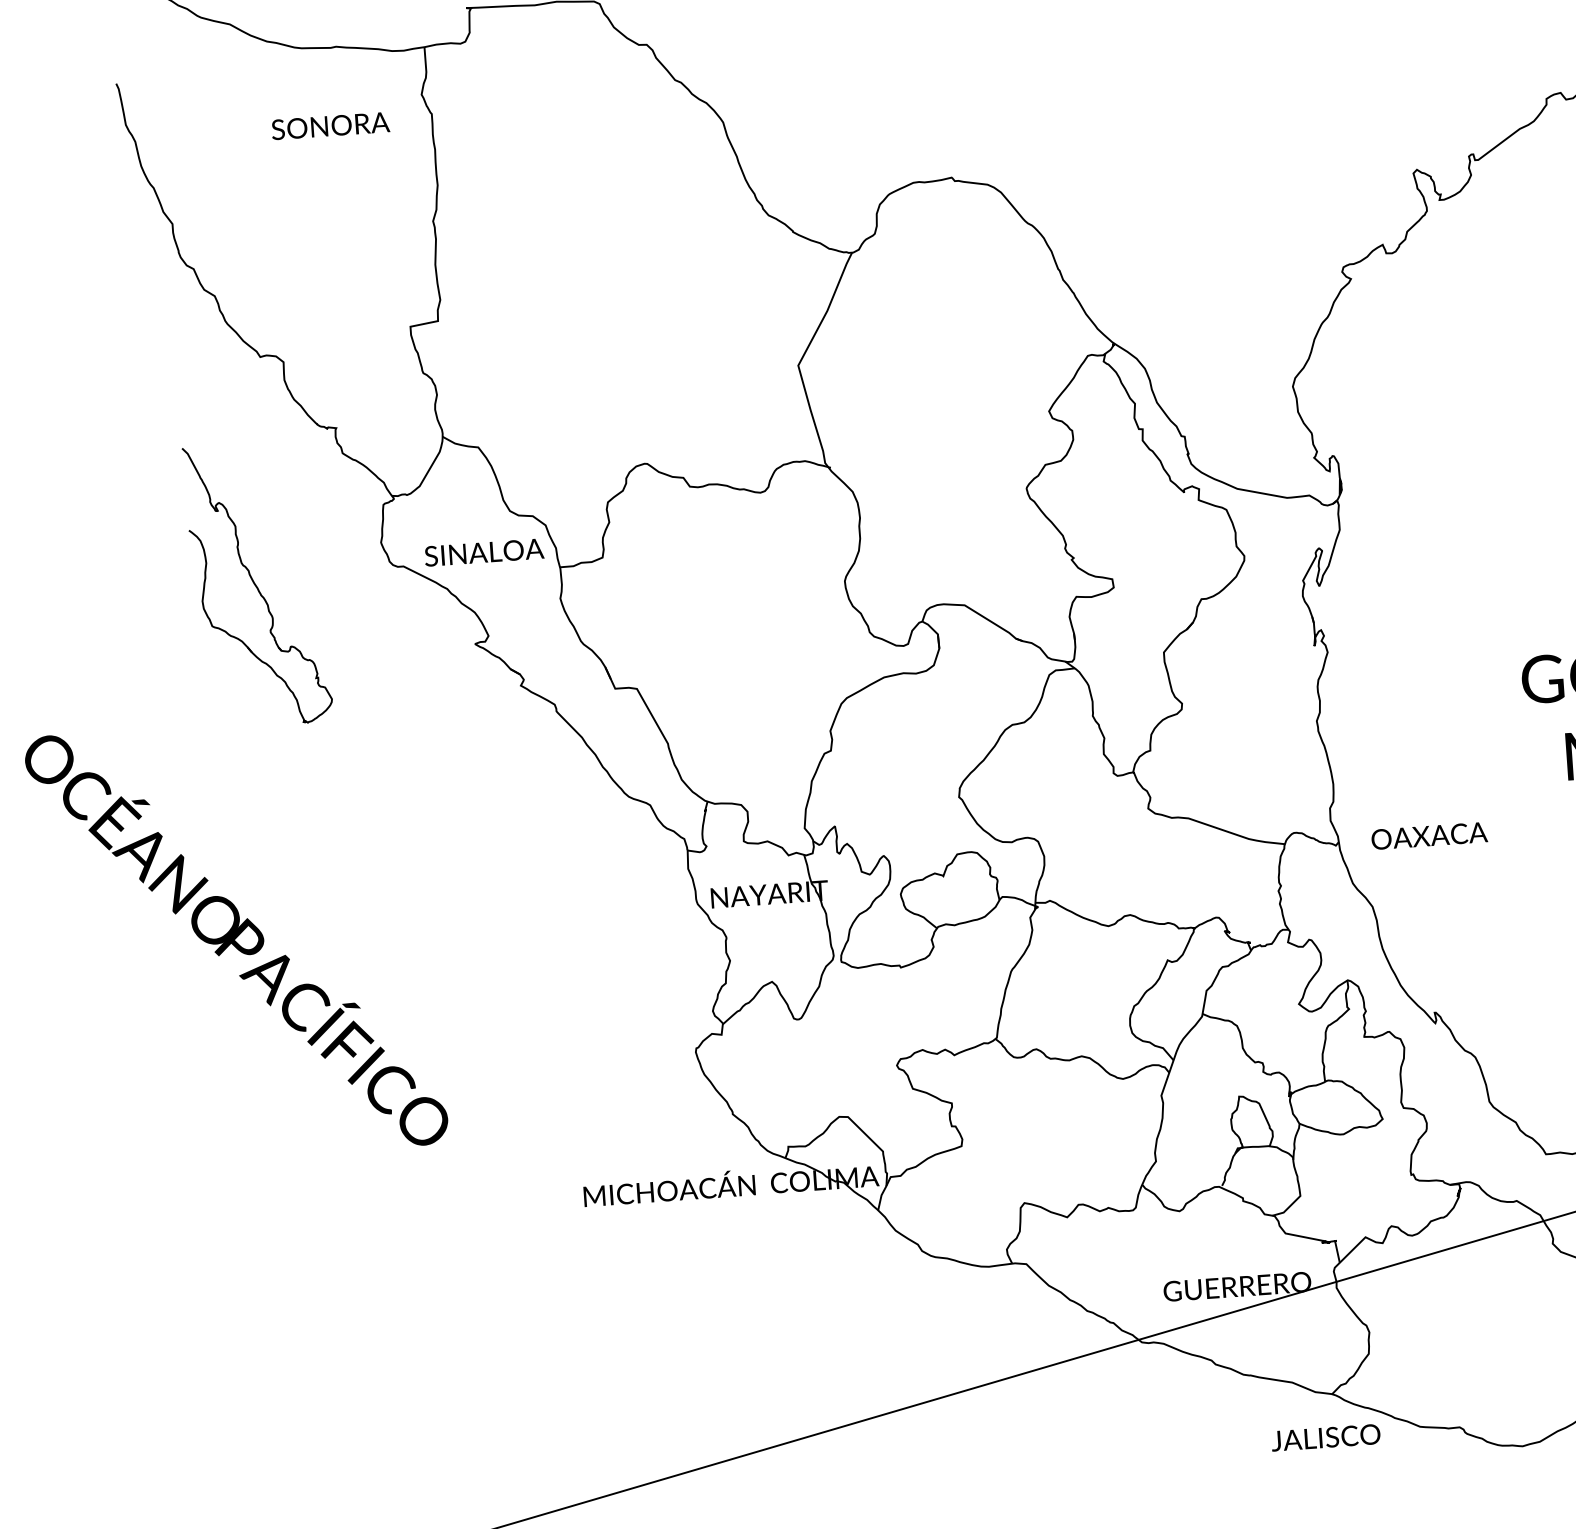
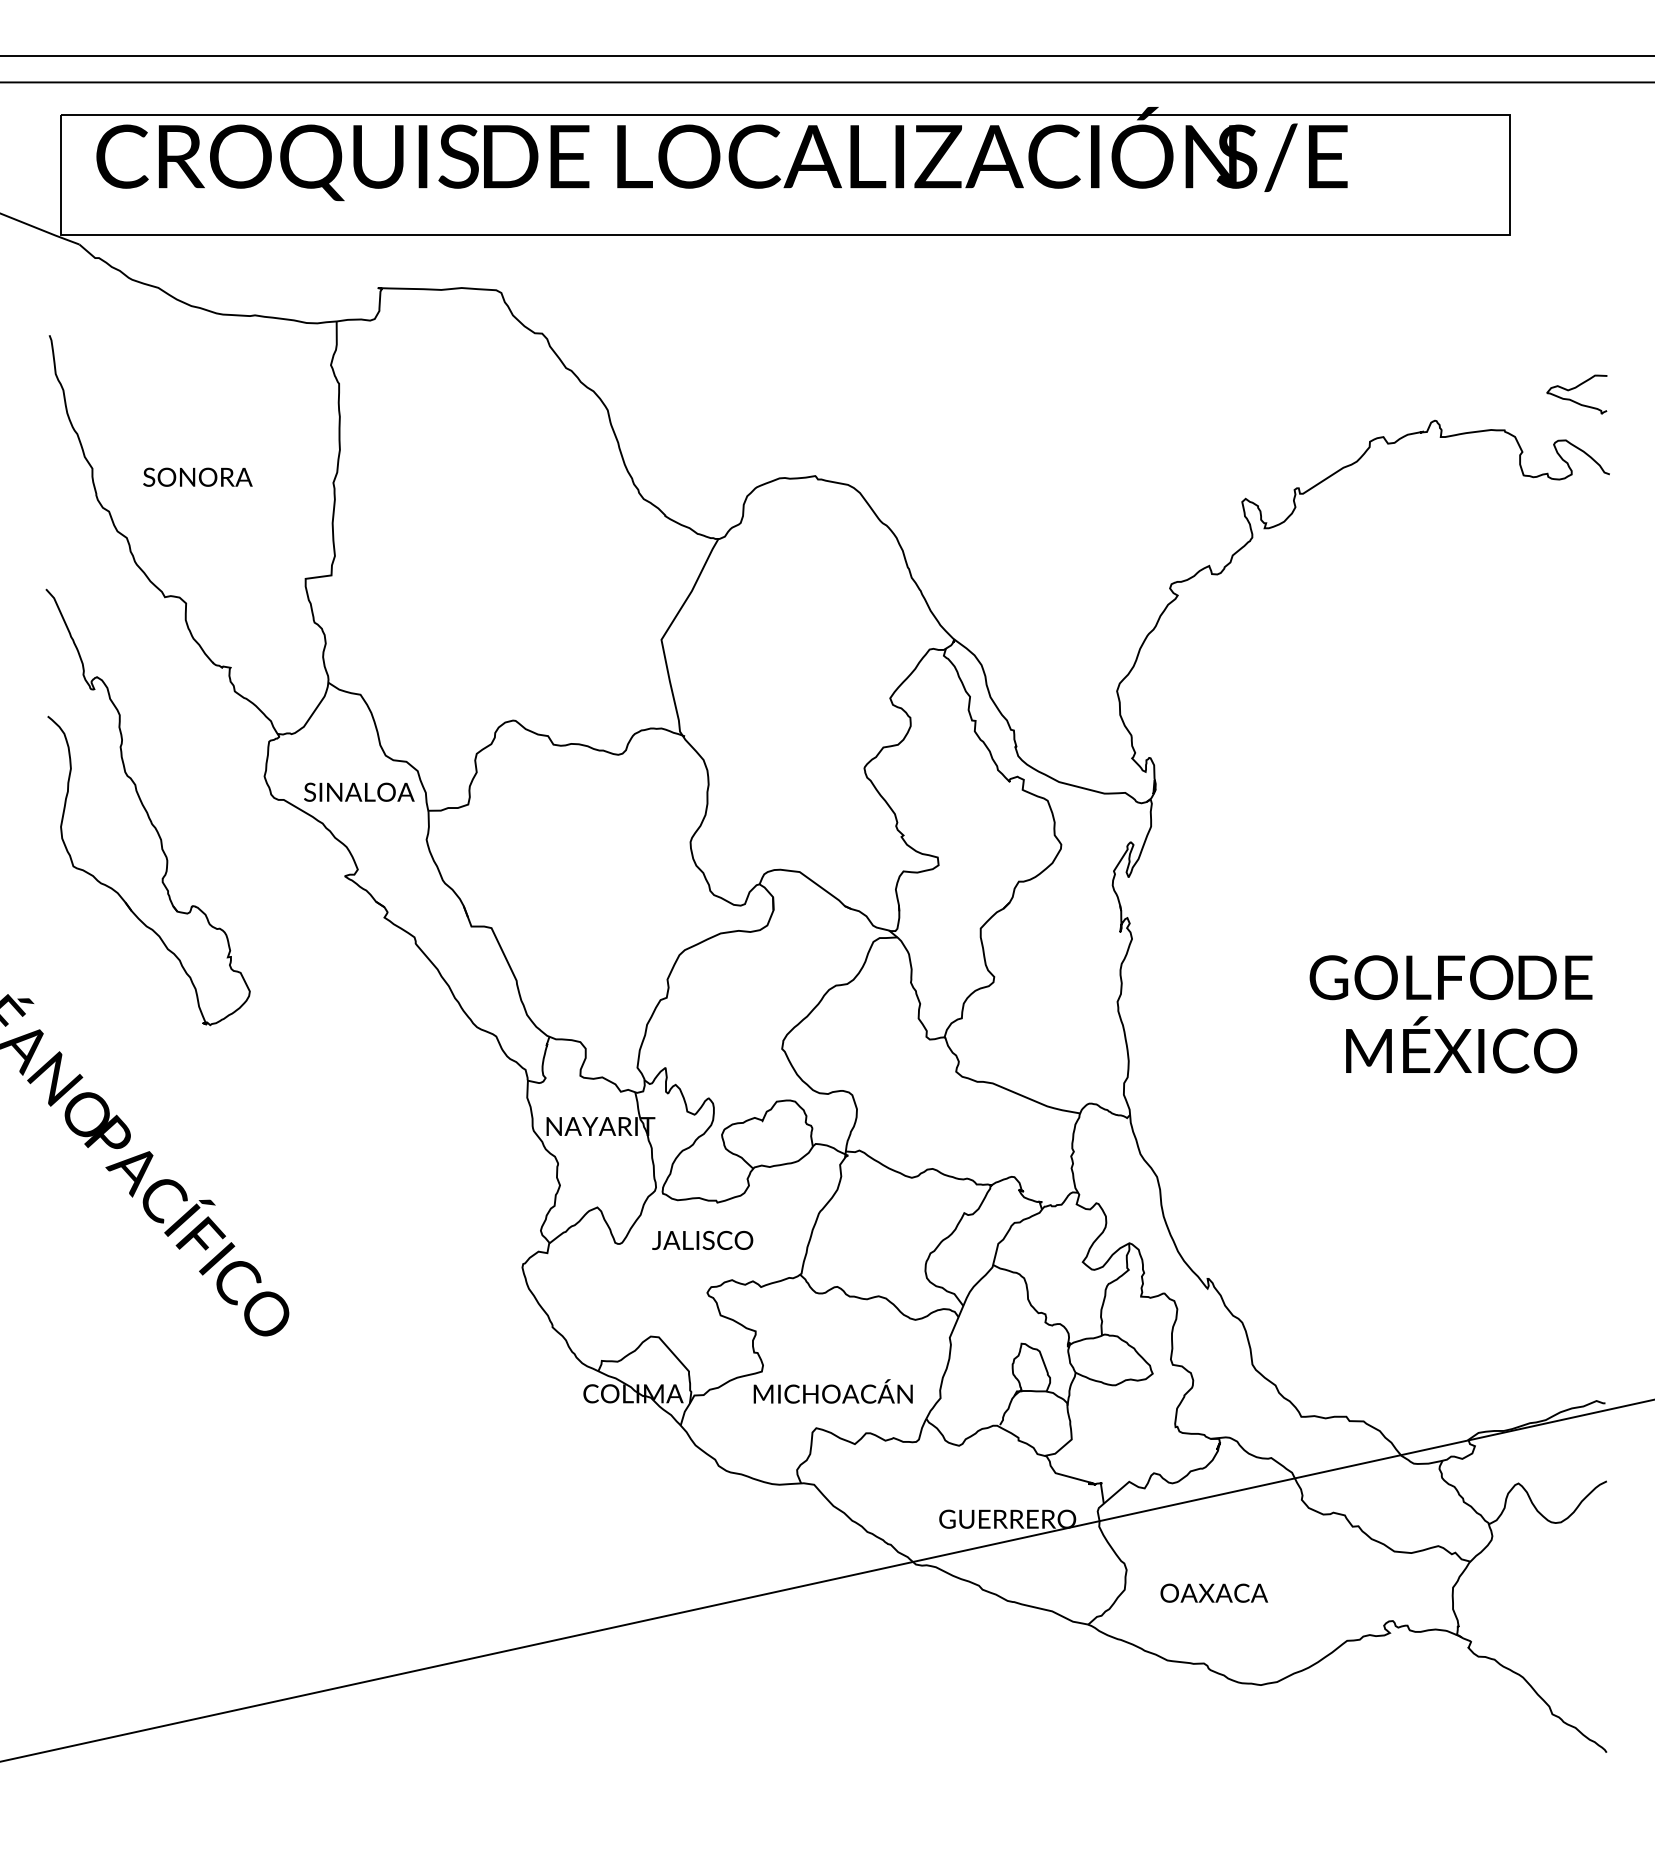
text: (330, 125) -> (197, 476), moved
part: (257, 584) -> (147, 807), size x1.67
text: (1429, 835) -> (1214, 1592), moved
text: (668, 1188) -> (832, 1391), moved
text: (1325, 1436) -> (702, 1239), moved

